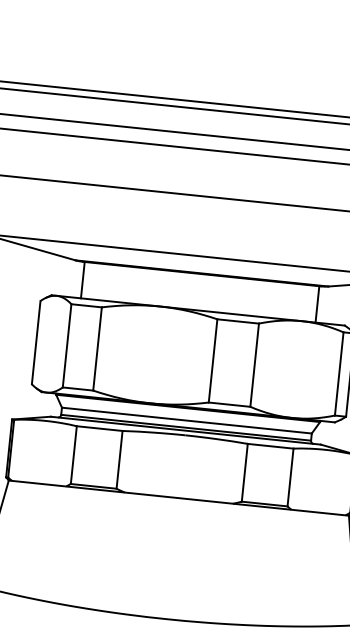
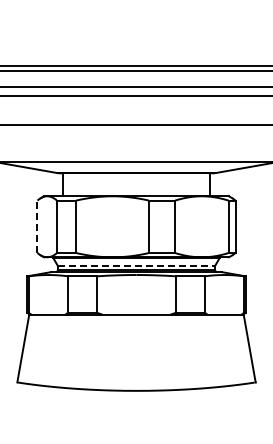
line: (36, 342) -> (37, 226), solid -> dashed
line: (186, 420) -> (136, 265), solid -> dashed

